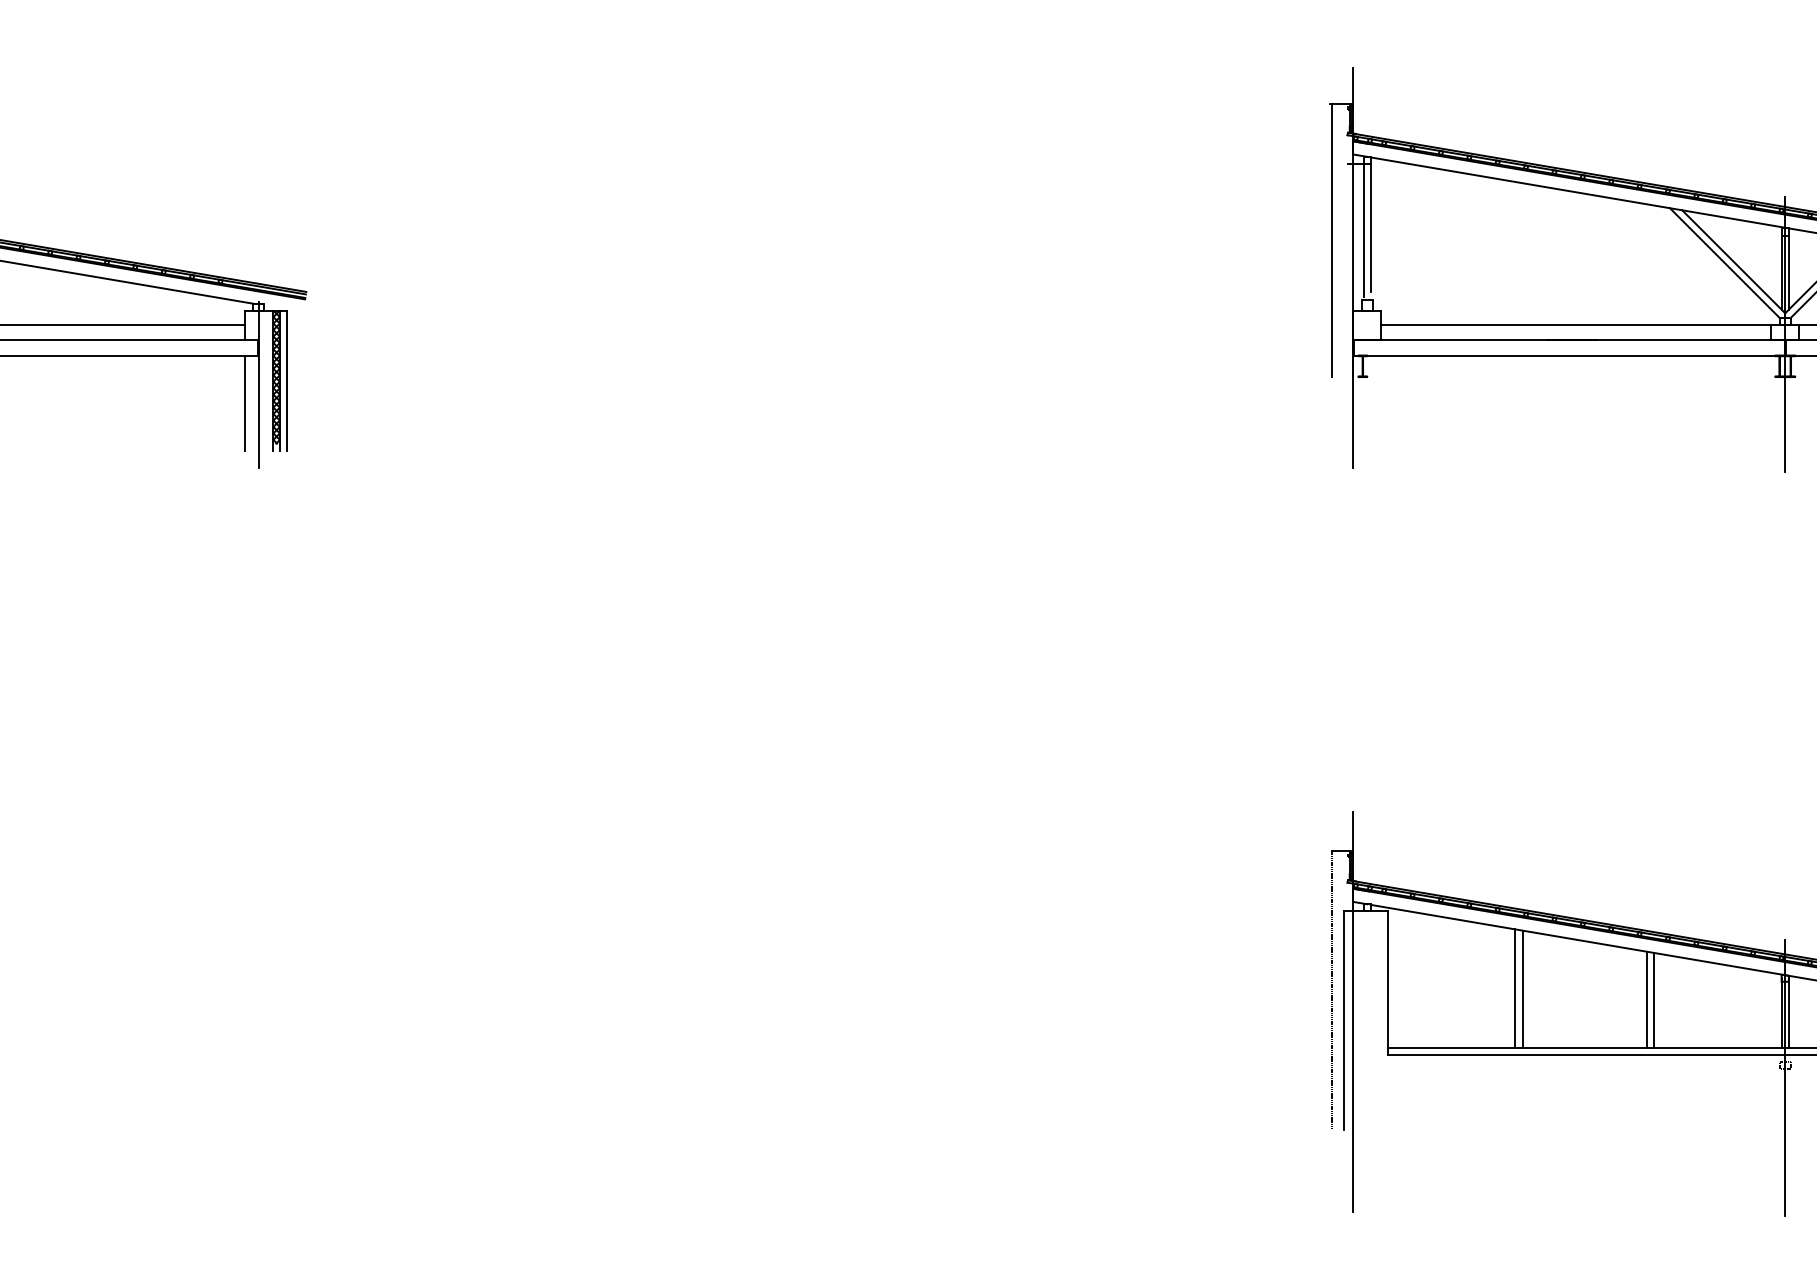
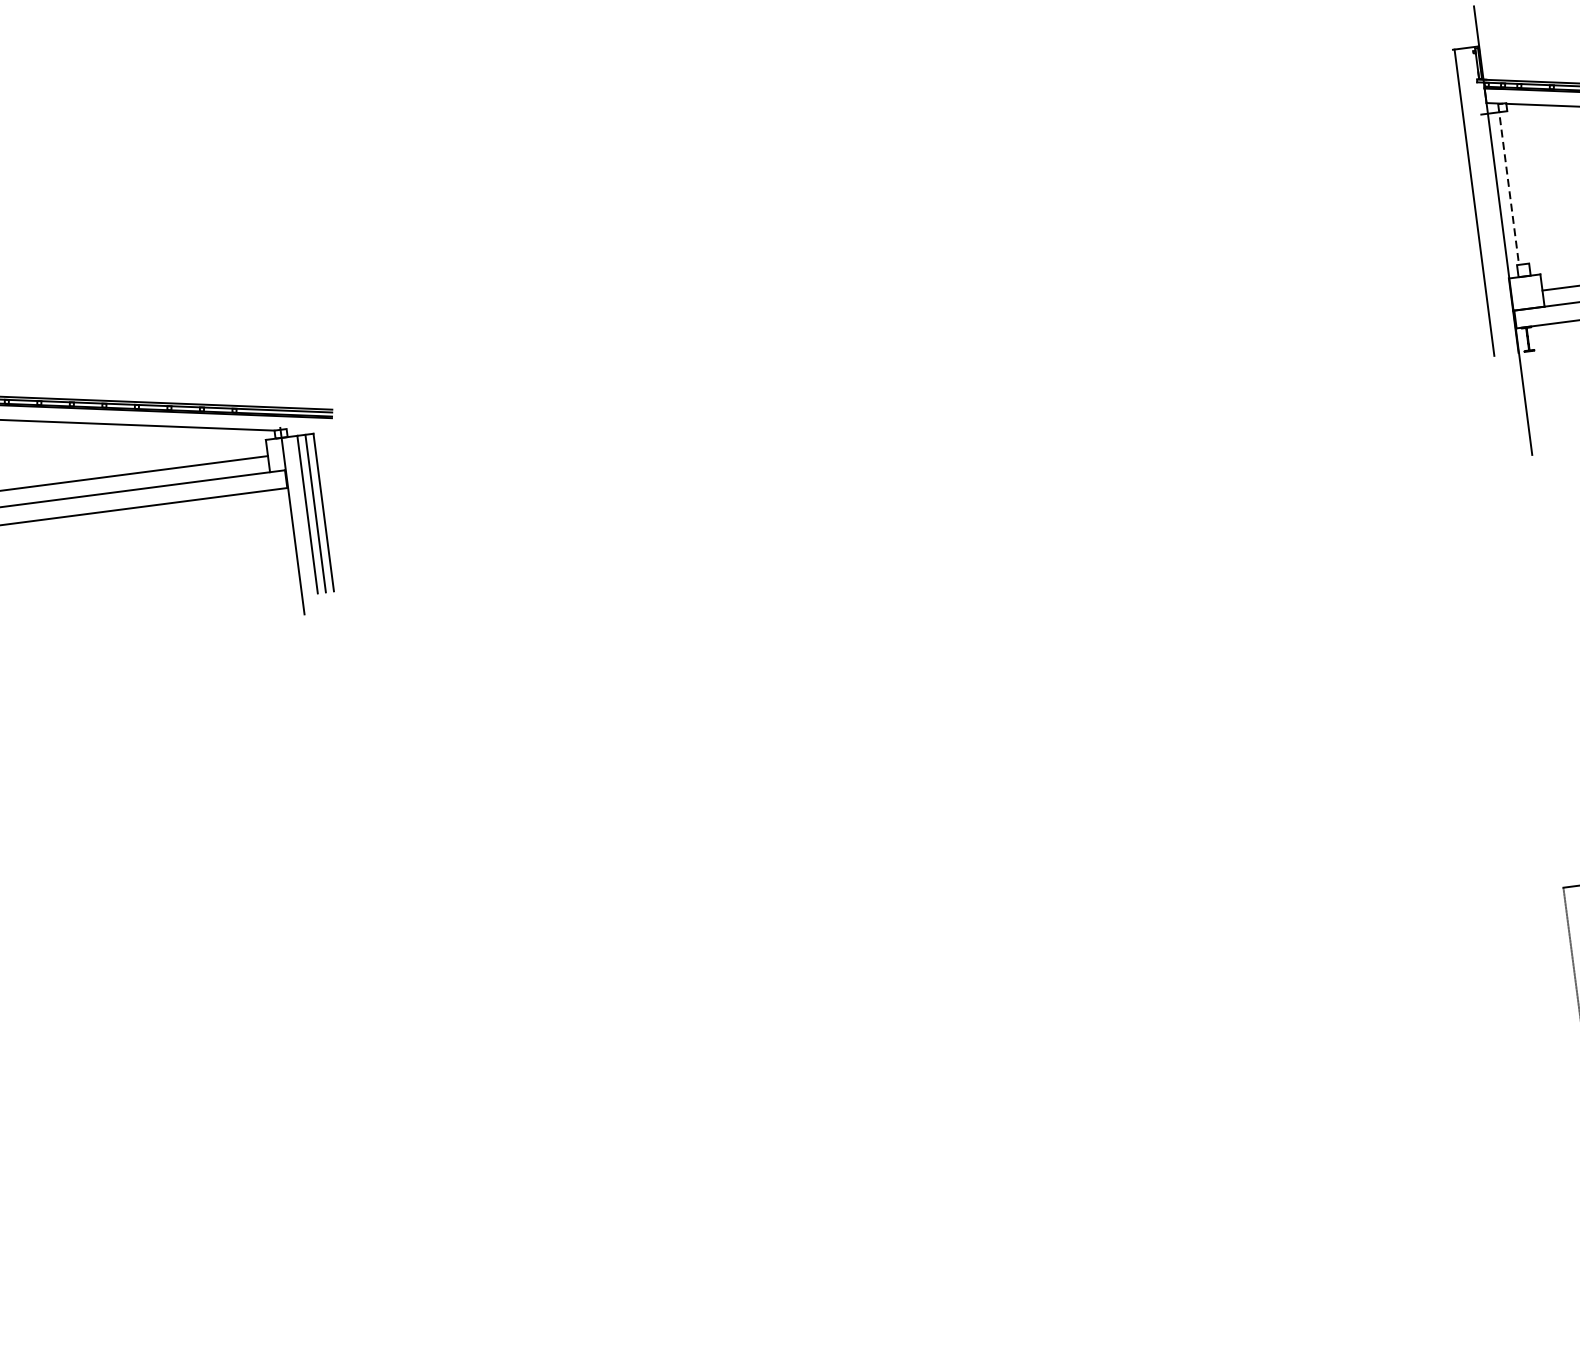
line: (1370, 227) -> (1516, 182), removed
line: (1363, 229) -> (1508, 185), solid -> dashed
hatch: (275, 377) -> (310, 510), removed
line: (244, 403) -> (279, 543), removed

